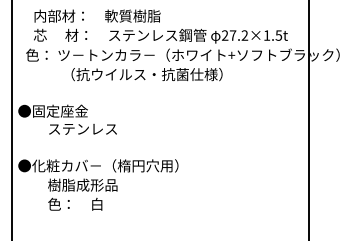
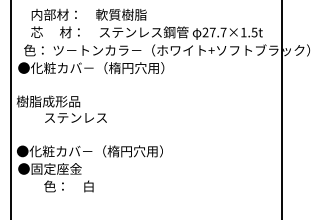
text: (244, 35) -> (223, 32), 27.2×1.5t -> 27.7×1.5t
text: (120, 74) -> (110, 68), （抗ウイルス・抗菌仕様） -> ●化粧カバ－（楕円穴用）
text: (52, 110) -> (48, 100), ●固定座金 -> 樹脂成形品
text: (68, 184) -> (62, 168), 樹脂成形品 -> ●固定座金

